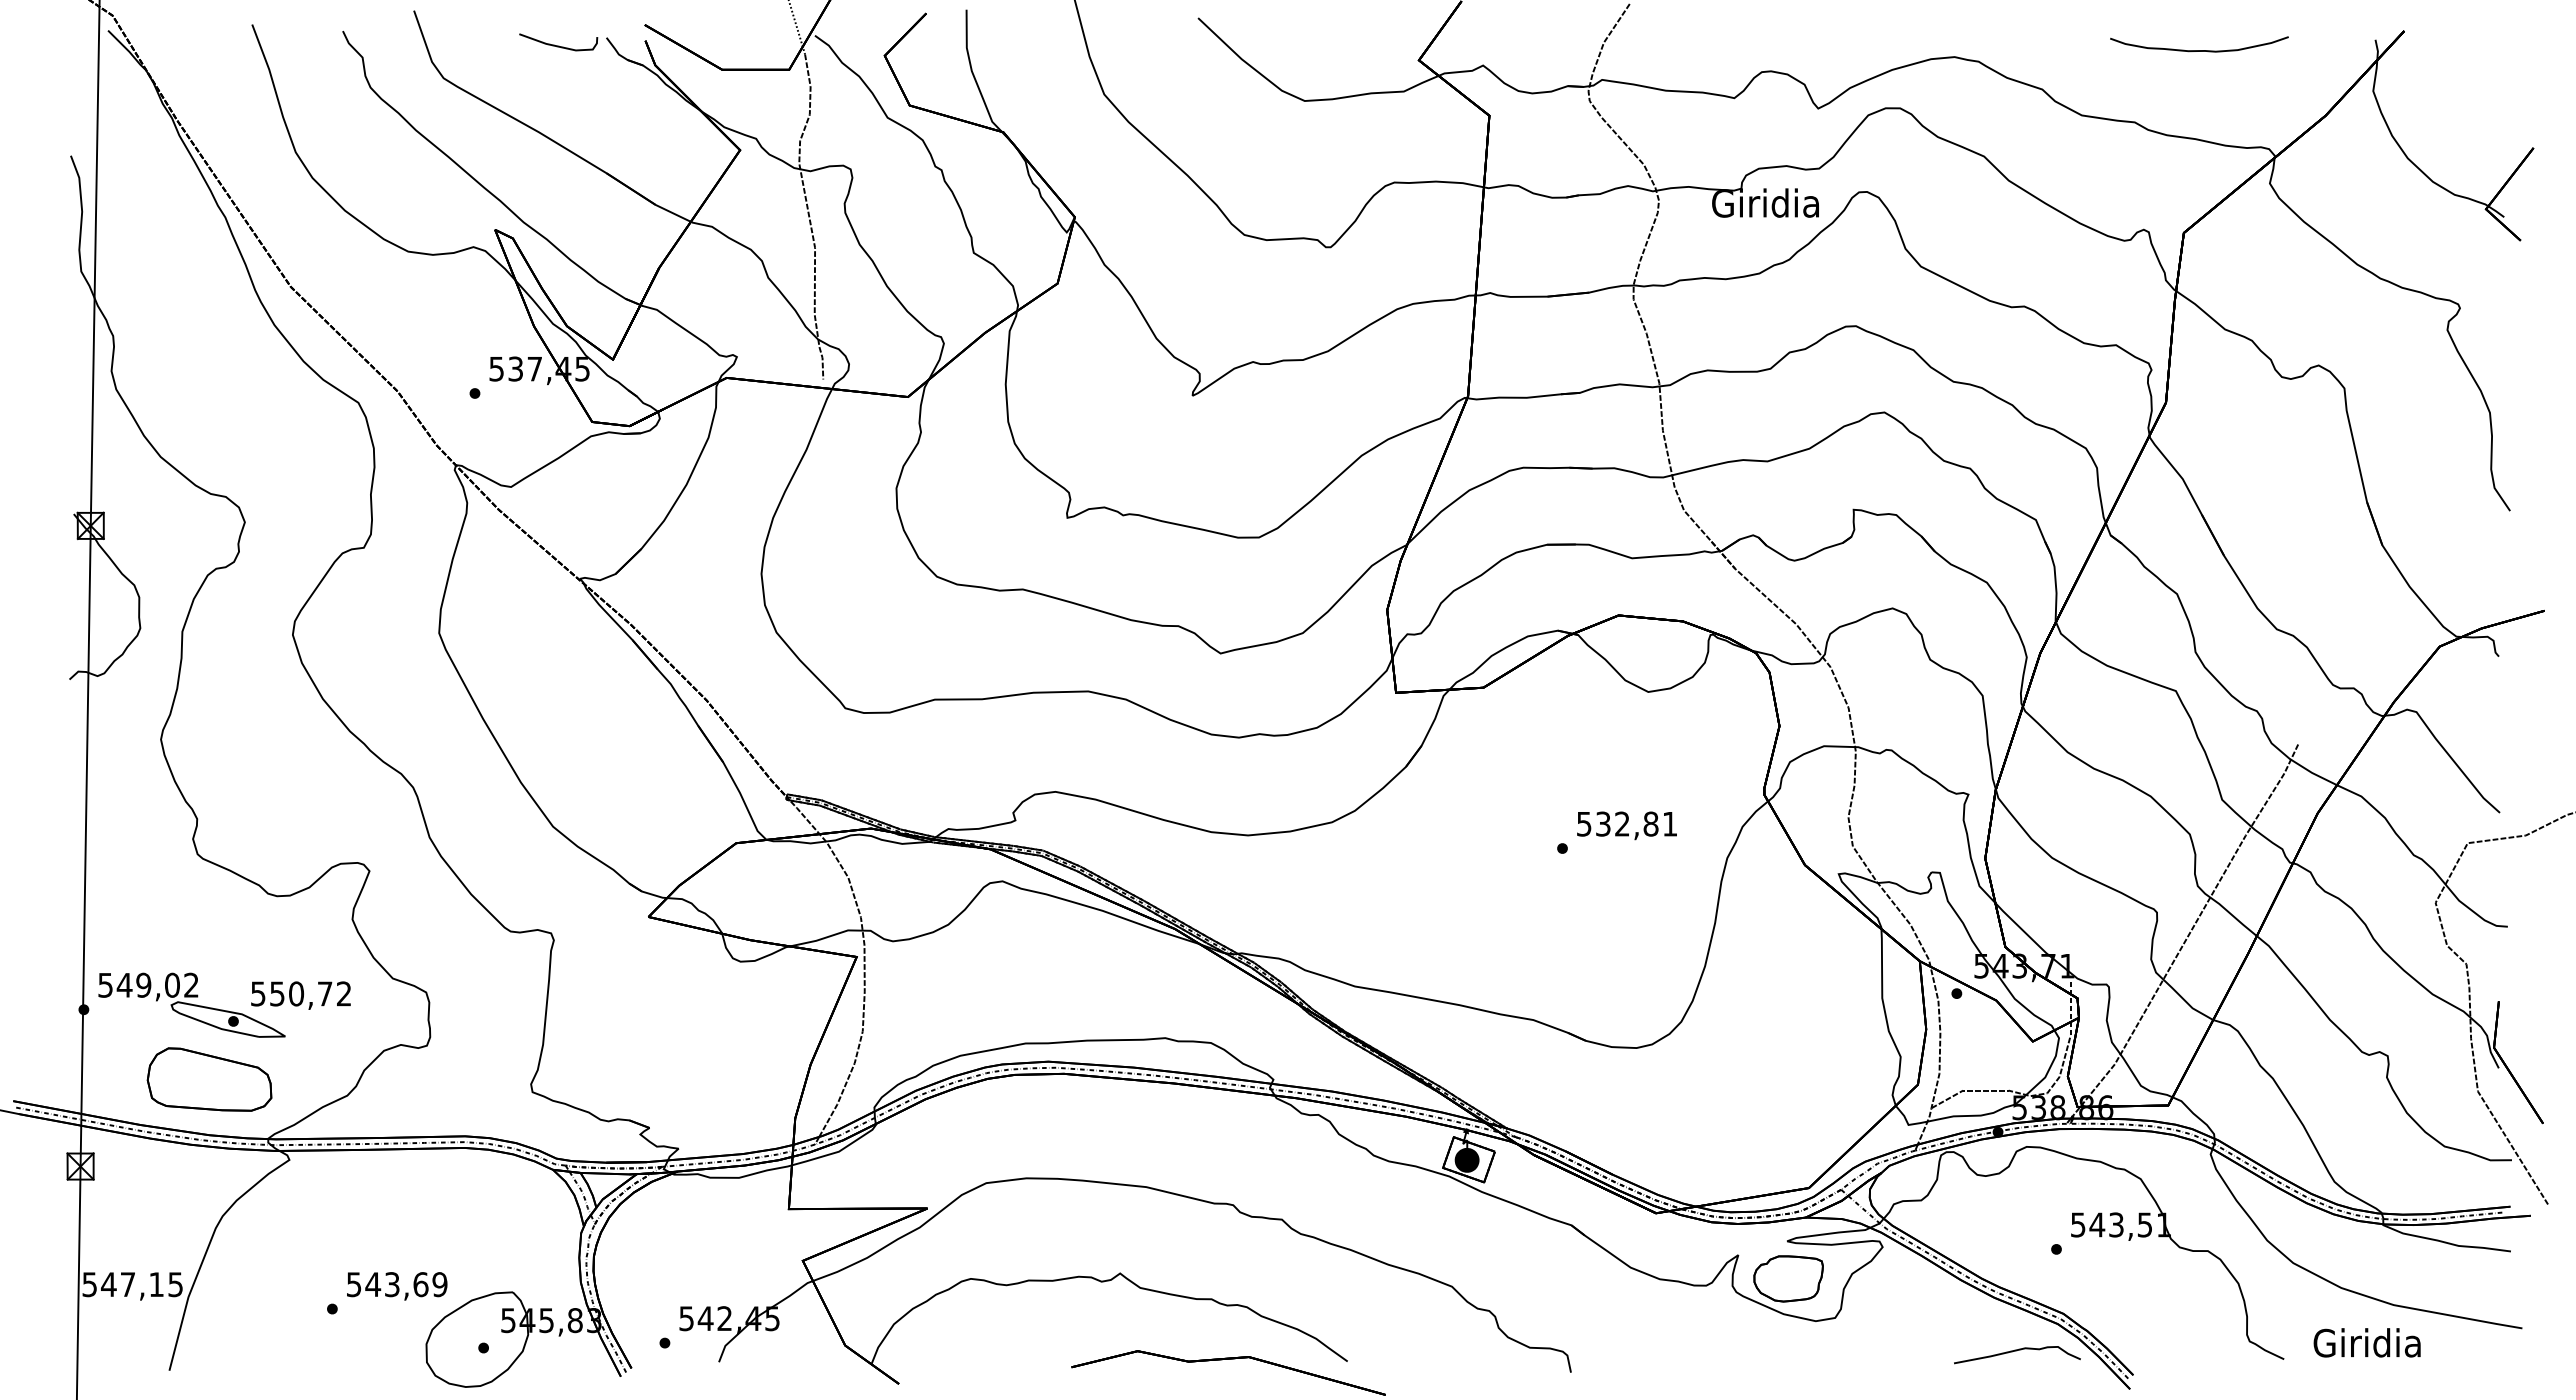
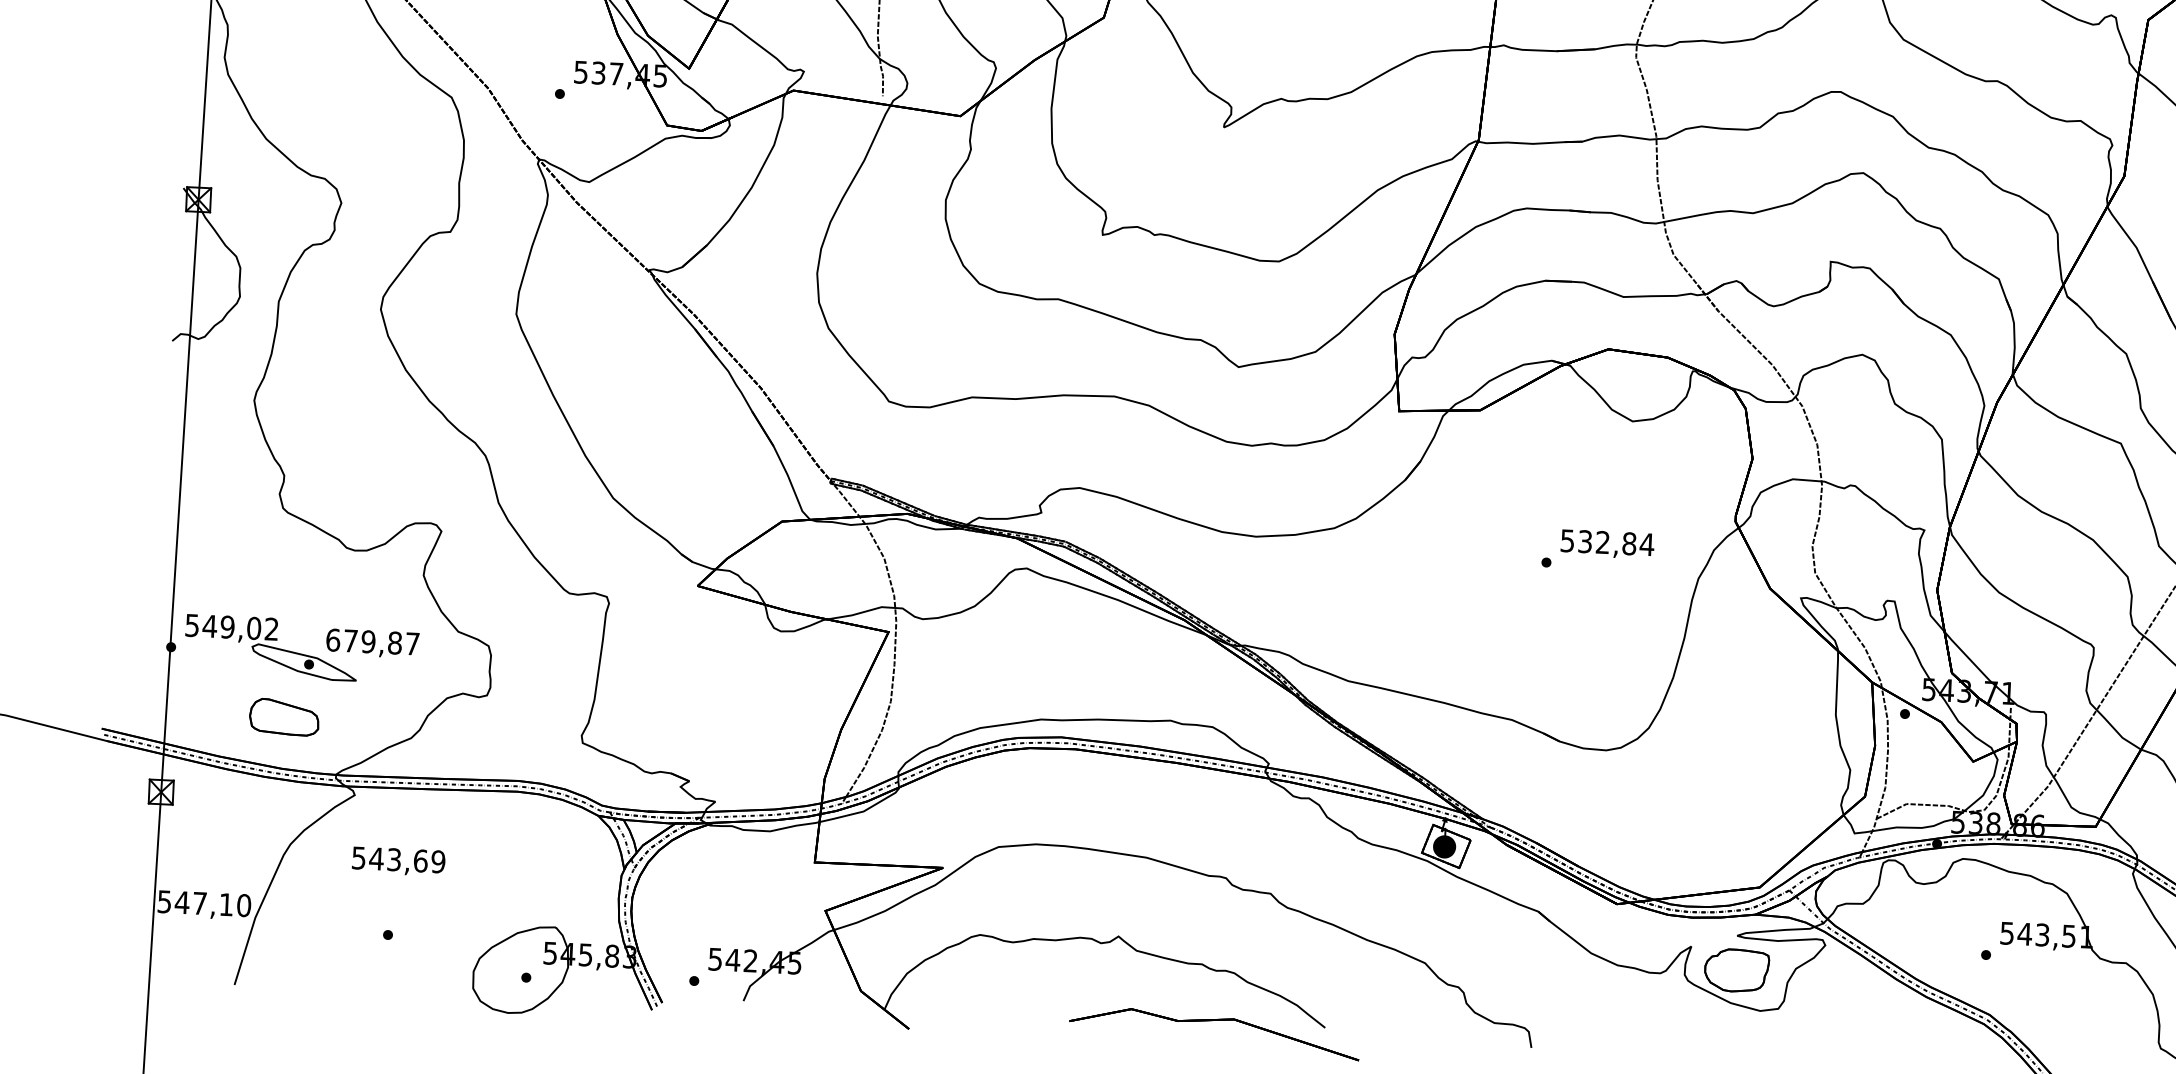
text: (1670, 824) -> (1647, 545), 532,81 -> 532,84
text: (301, 993) -> (373, 641), 550,72 -> 679,87
part: (209, 1079) -> (284, 717), size x0.6
text: (175, 1284) -> (243, 905), 547,15 -> 547,10
text: (397, 1286) -> (399, 861), moved
curve: (2016, 1351) -> (1944, 1047), removed

